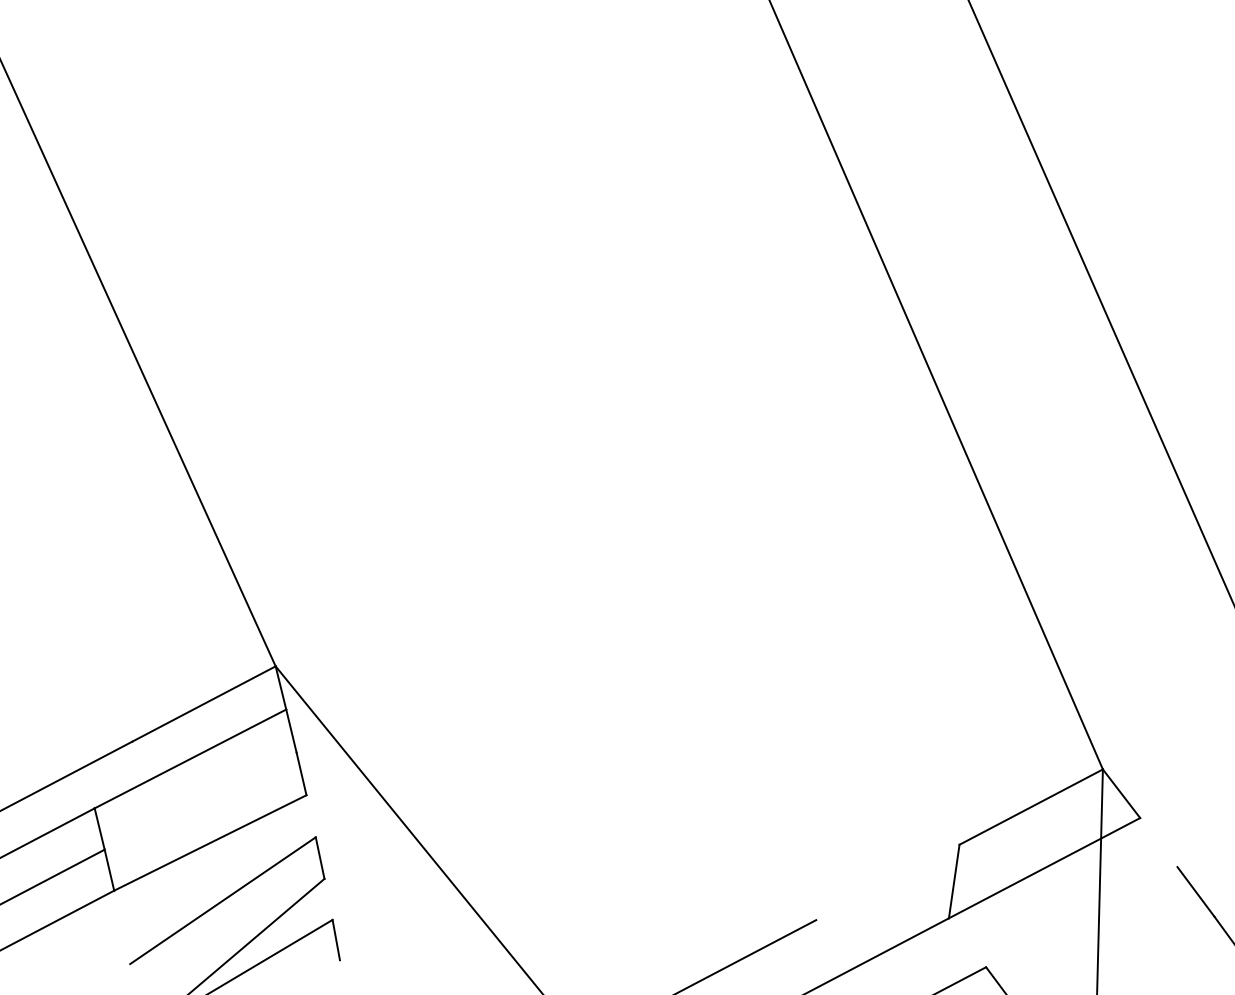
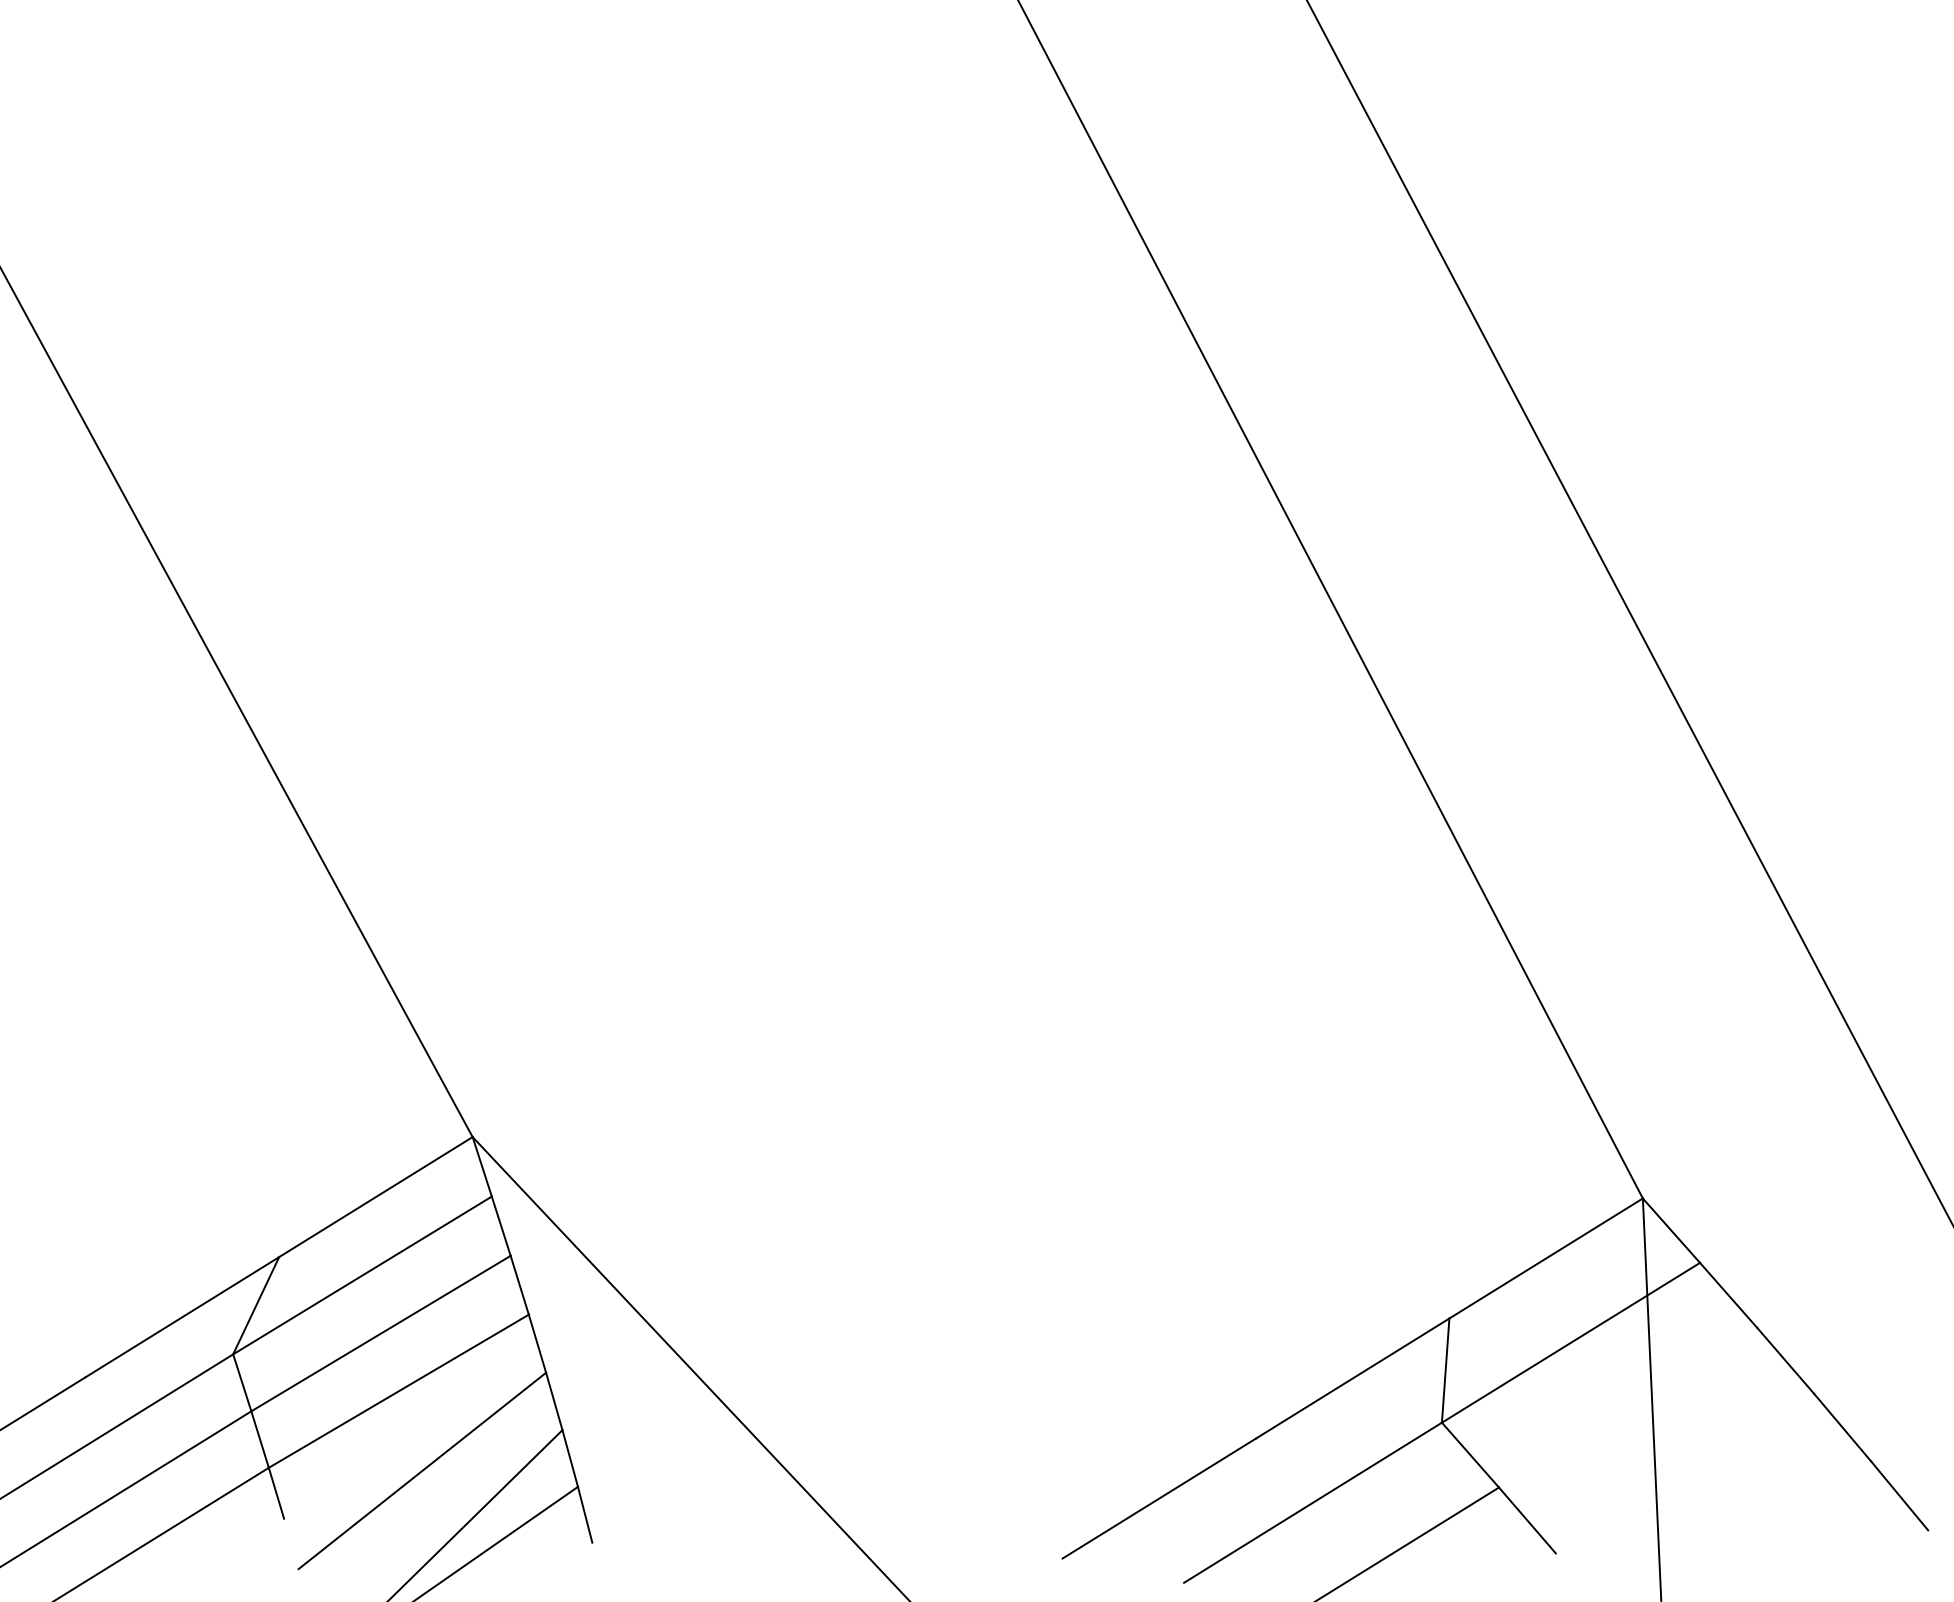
line: (113, 774) -> (256, 1305), added
line: (200, 801) -> (380, 1333), added
line: (311, 816) -> (537, 1343), added
line: (1158, 841) -> (1728, 1294), added
line: (887, 882) -> (1352, 1378), added
line: (328, 899) -> (569, 1458), added
line: (118, 908) -> (276, 1492), added
line: (967, 942) -> (1470, 1454), added

